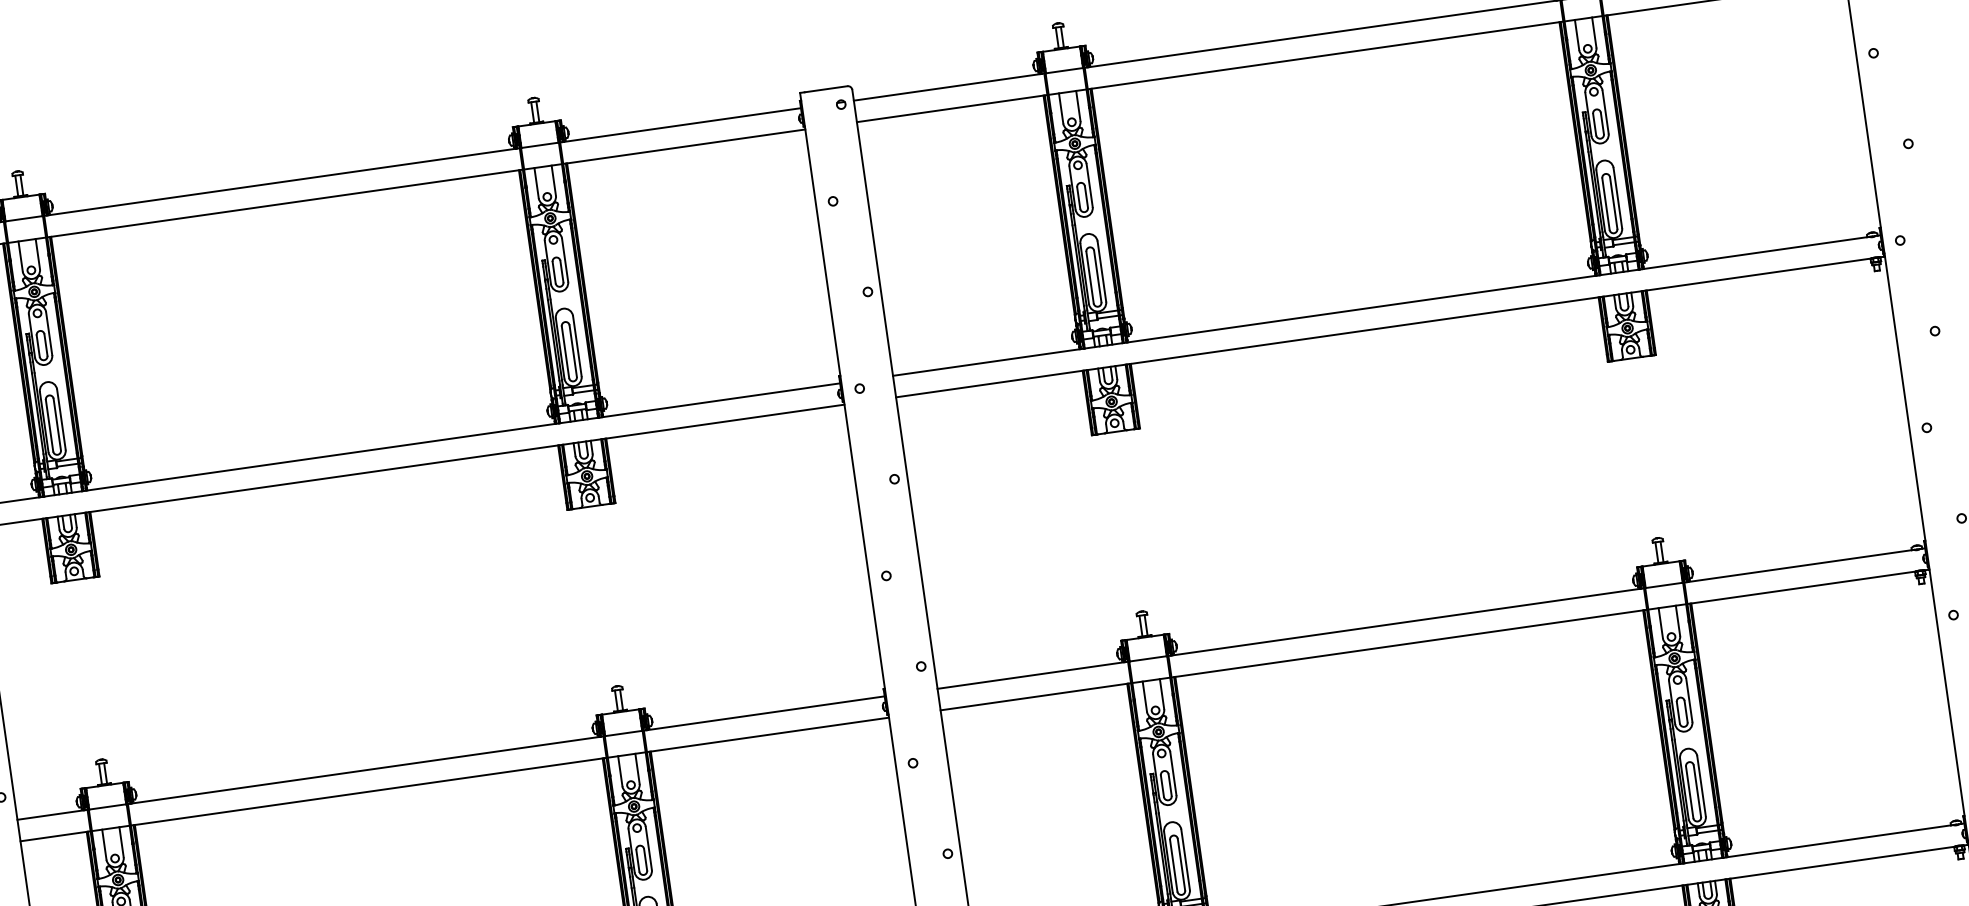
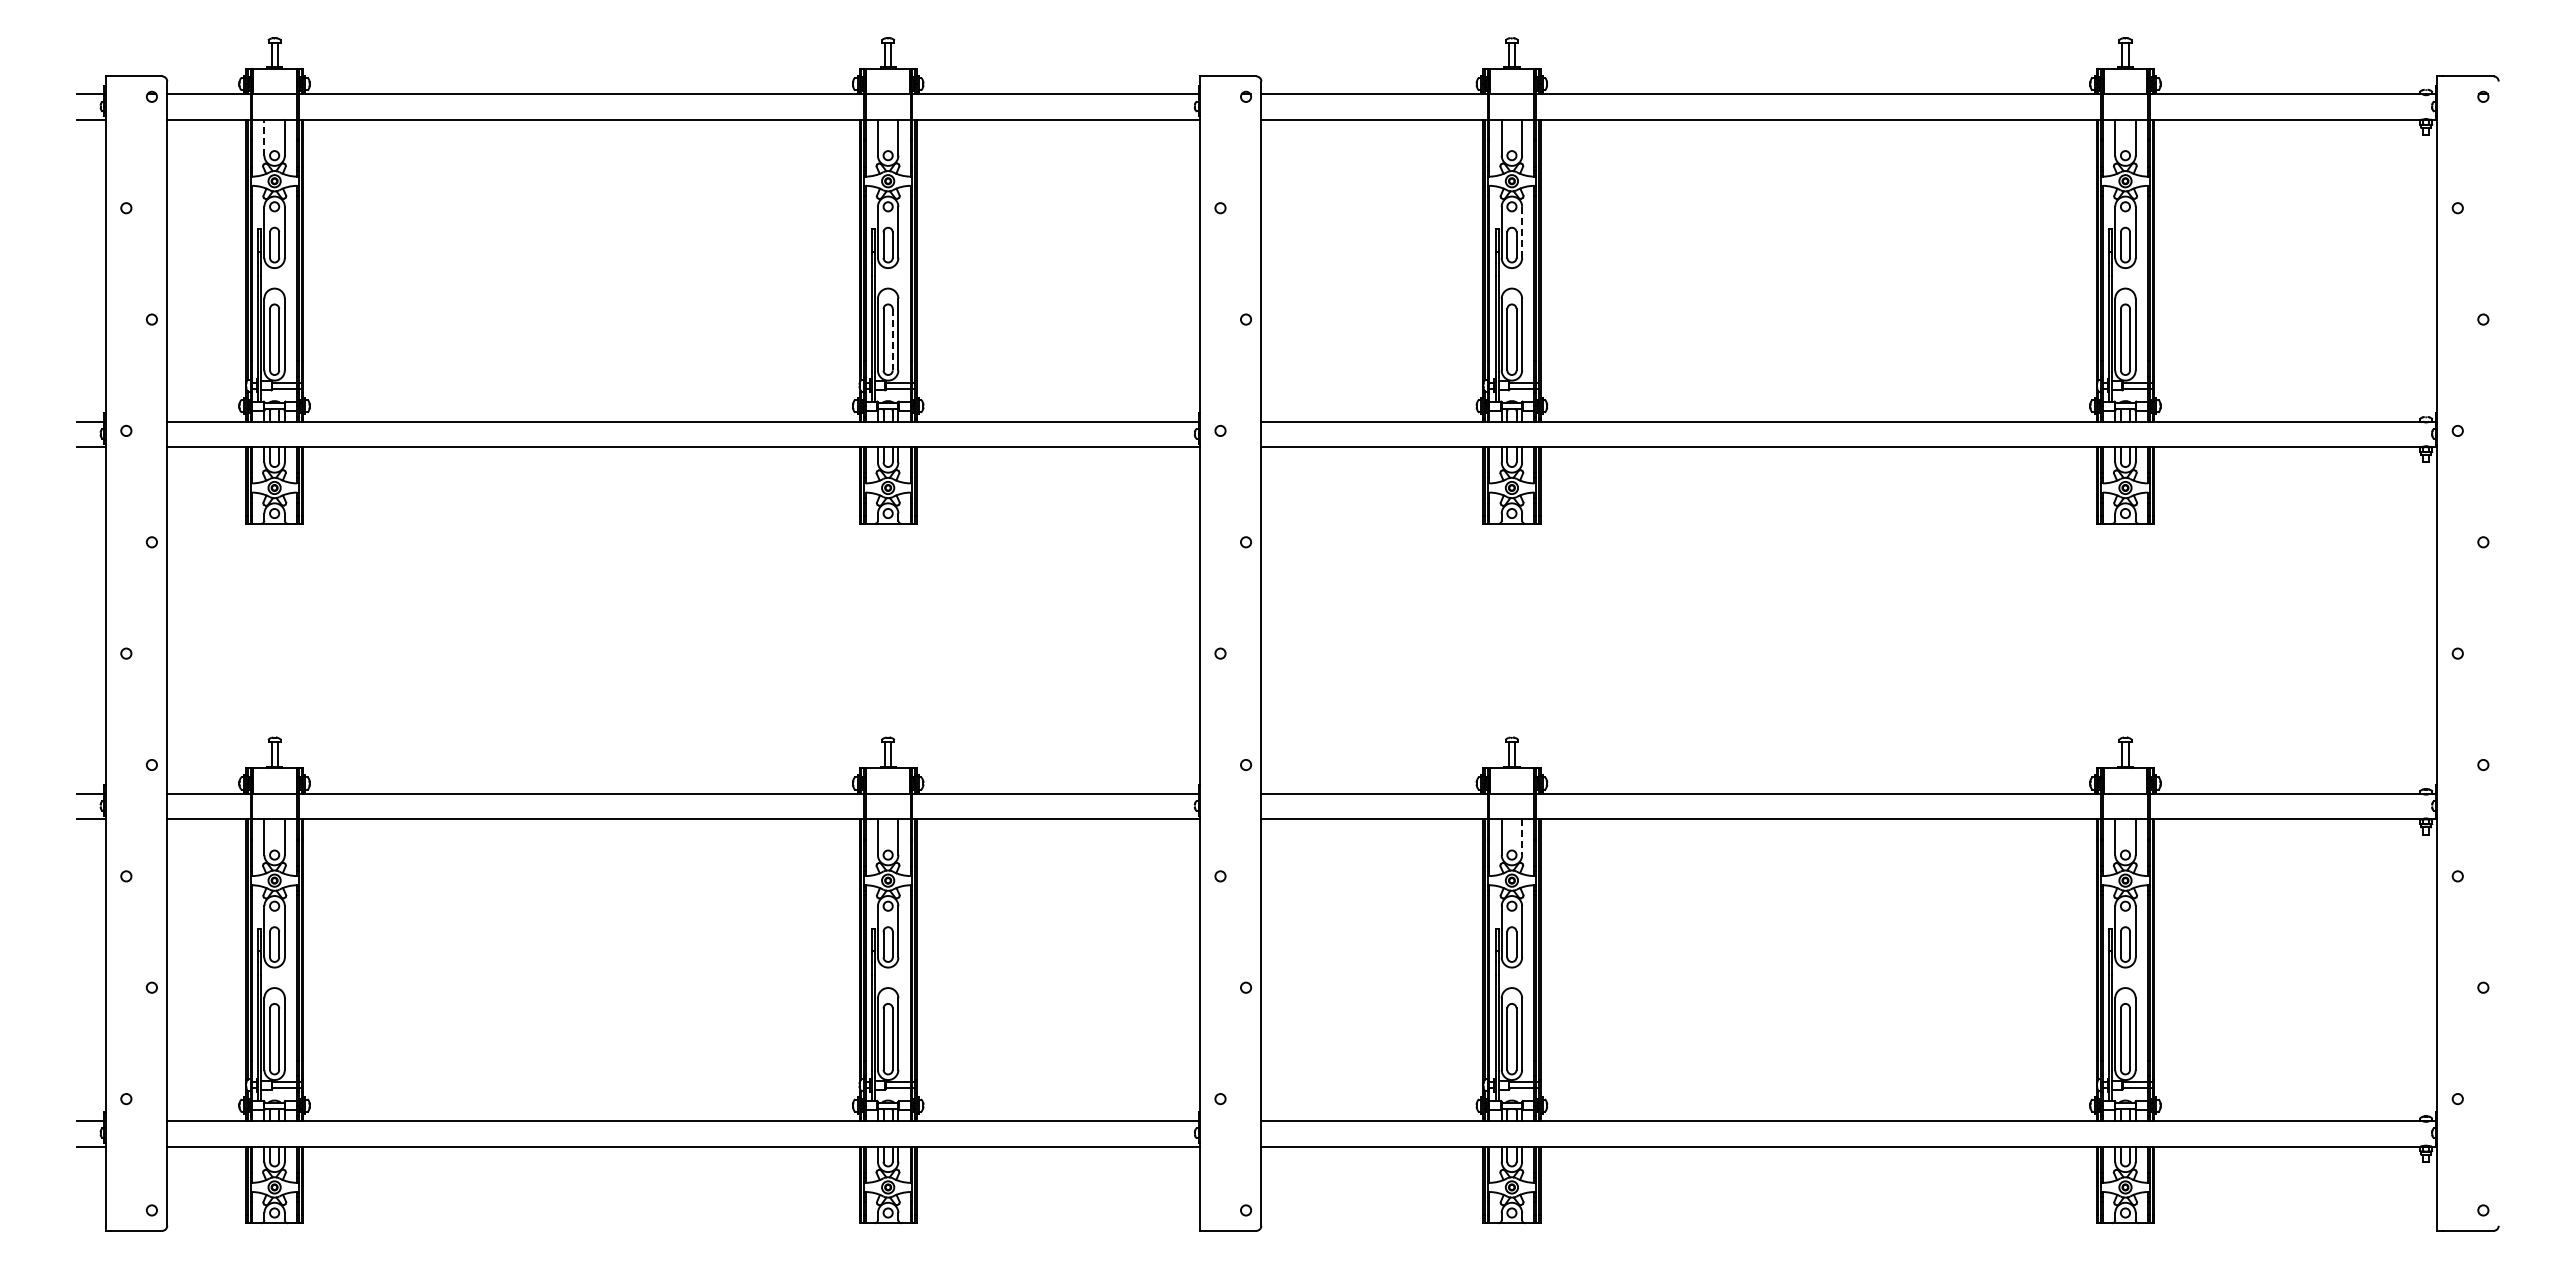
line: (1089, 185) -> (1522, 232), solid -> dashed
line: (20, 256) -> (264, 137), solid -> dashed
line: (572, 351) -> (892, 339), solid -> dashed
line: (1162, 694) -> (1522, 837), solid -> dashed

